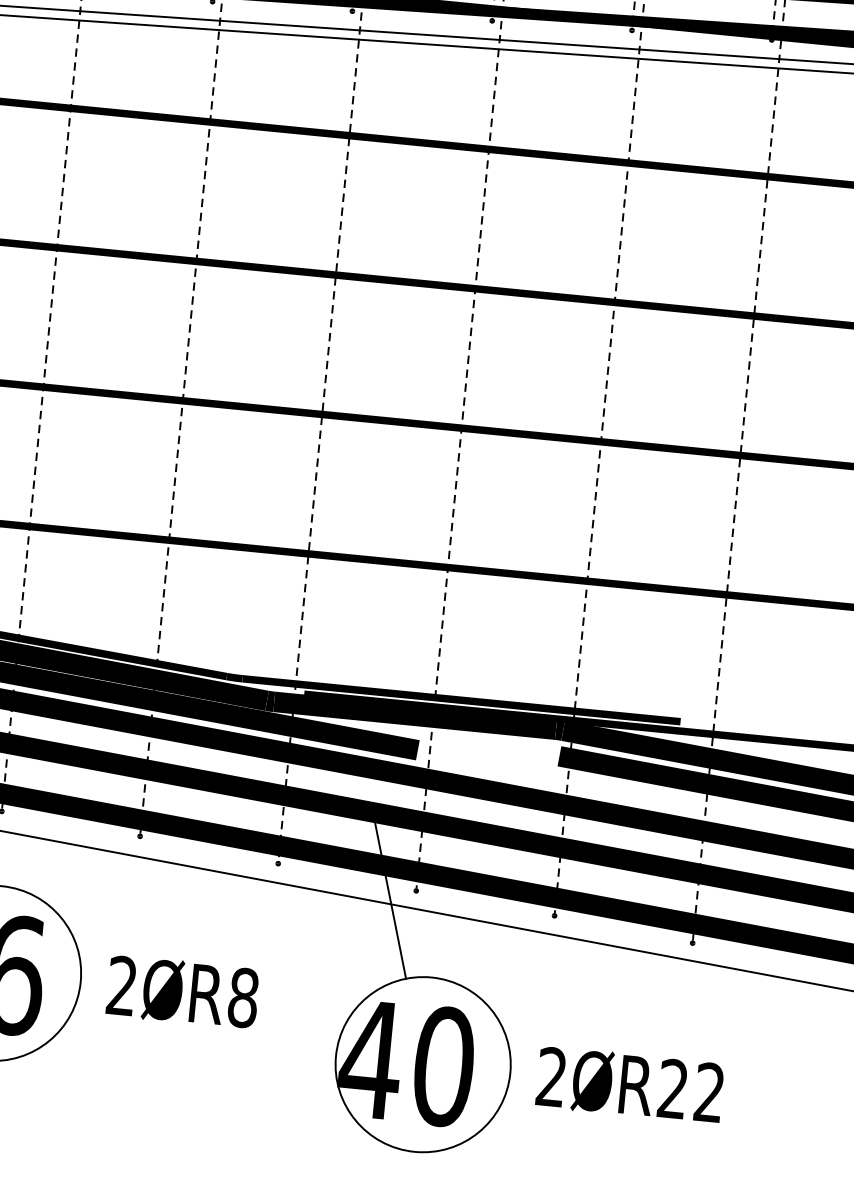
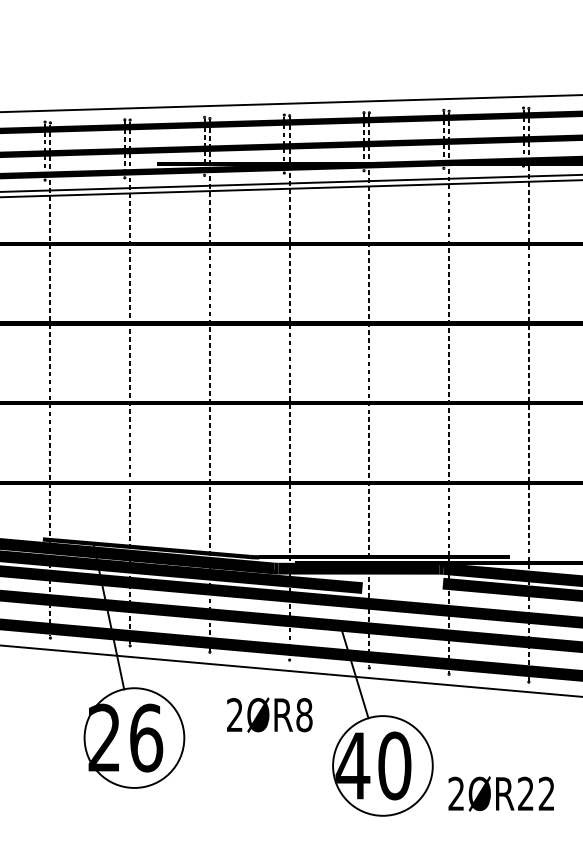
text: (182, 990) -> (269, 714), moved
text: (628, 1084) -> (500, 793), moved

